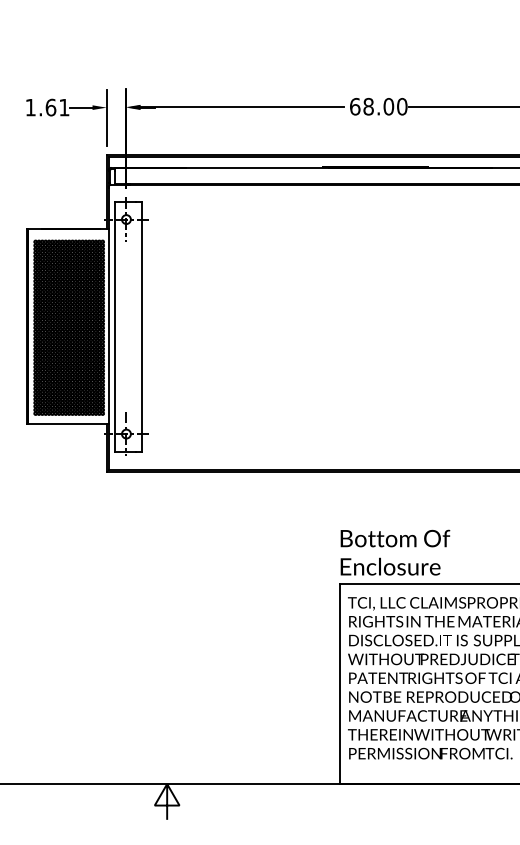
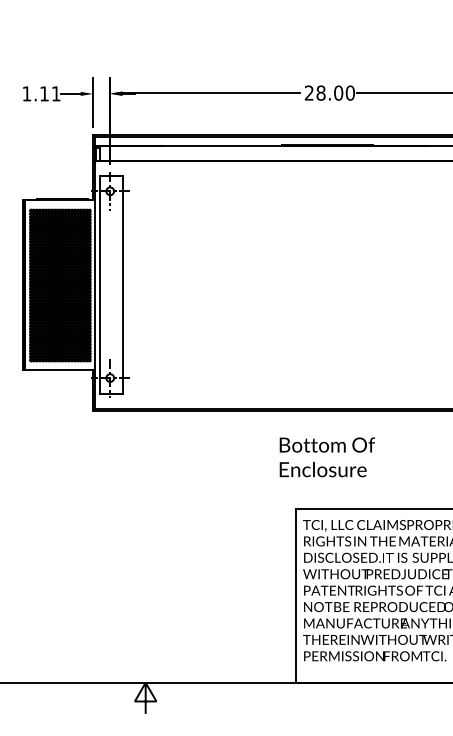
text: (354, 106) -> (308, 92), 68.00 -> 28.00
text: (50, 107) -> (44, 93), 1.61 -> 1.11
text: (394, 552) -> (326, 457), moved

